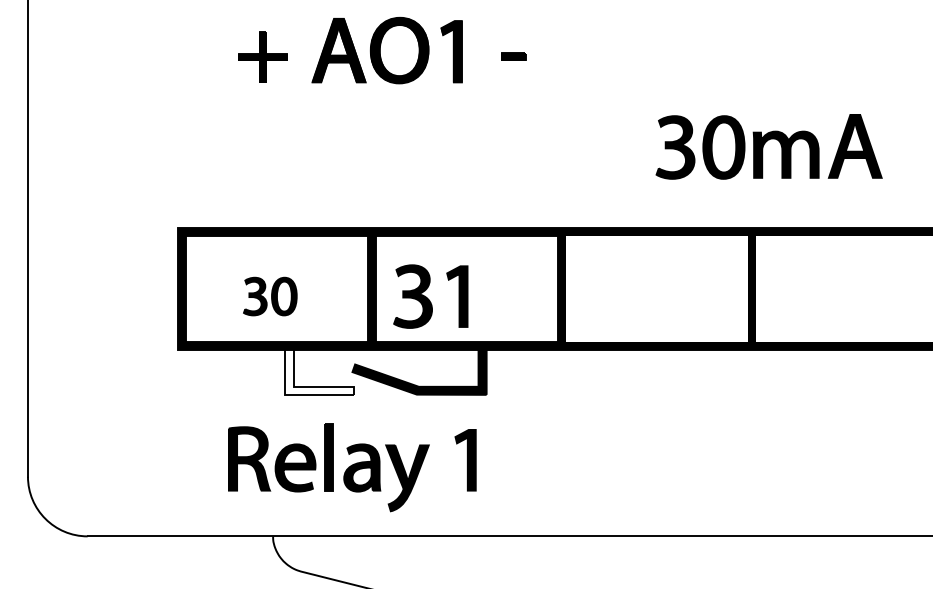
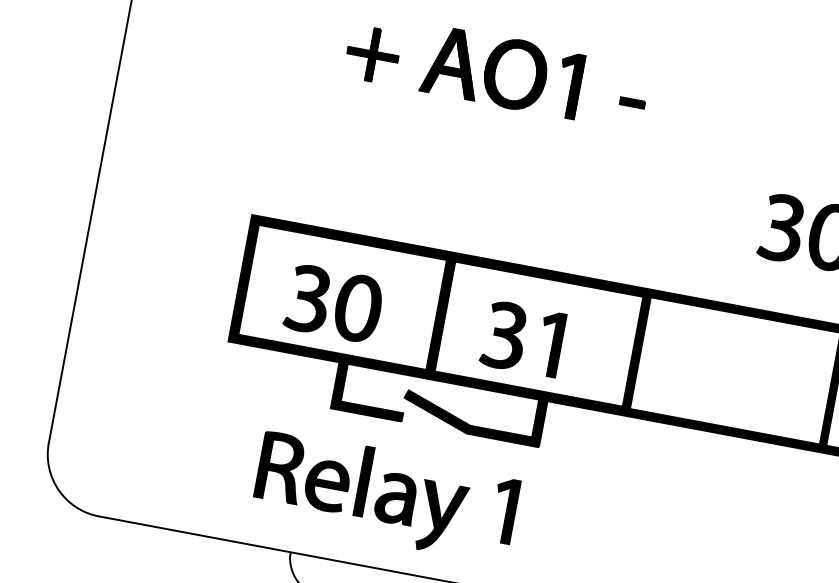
part: (270, 296) -> (334, 303), size x1.67
part: (430, 296) -> (522, 338), moved
fill: (319, 369) -> (371, 388), added

